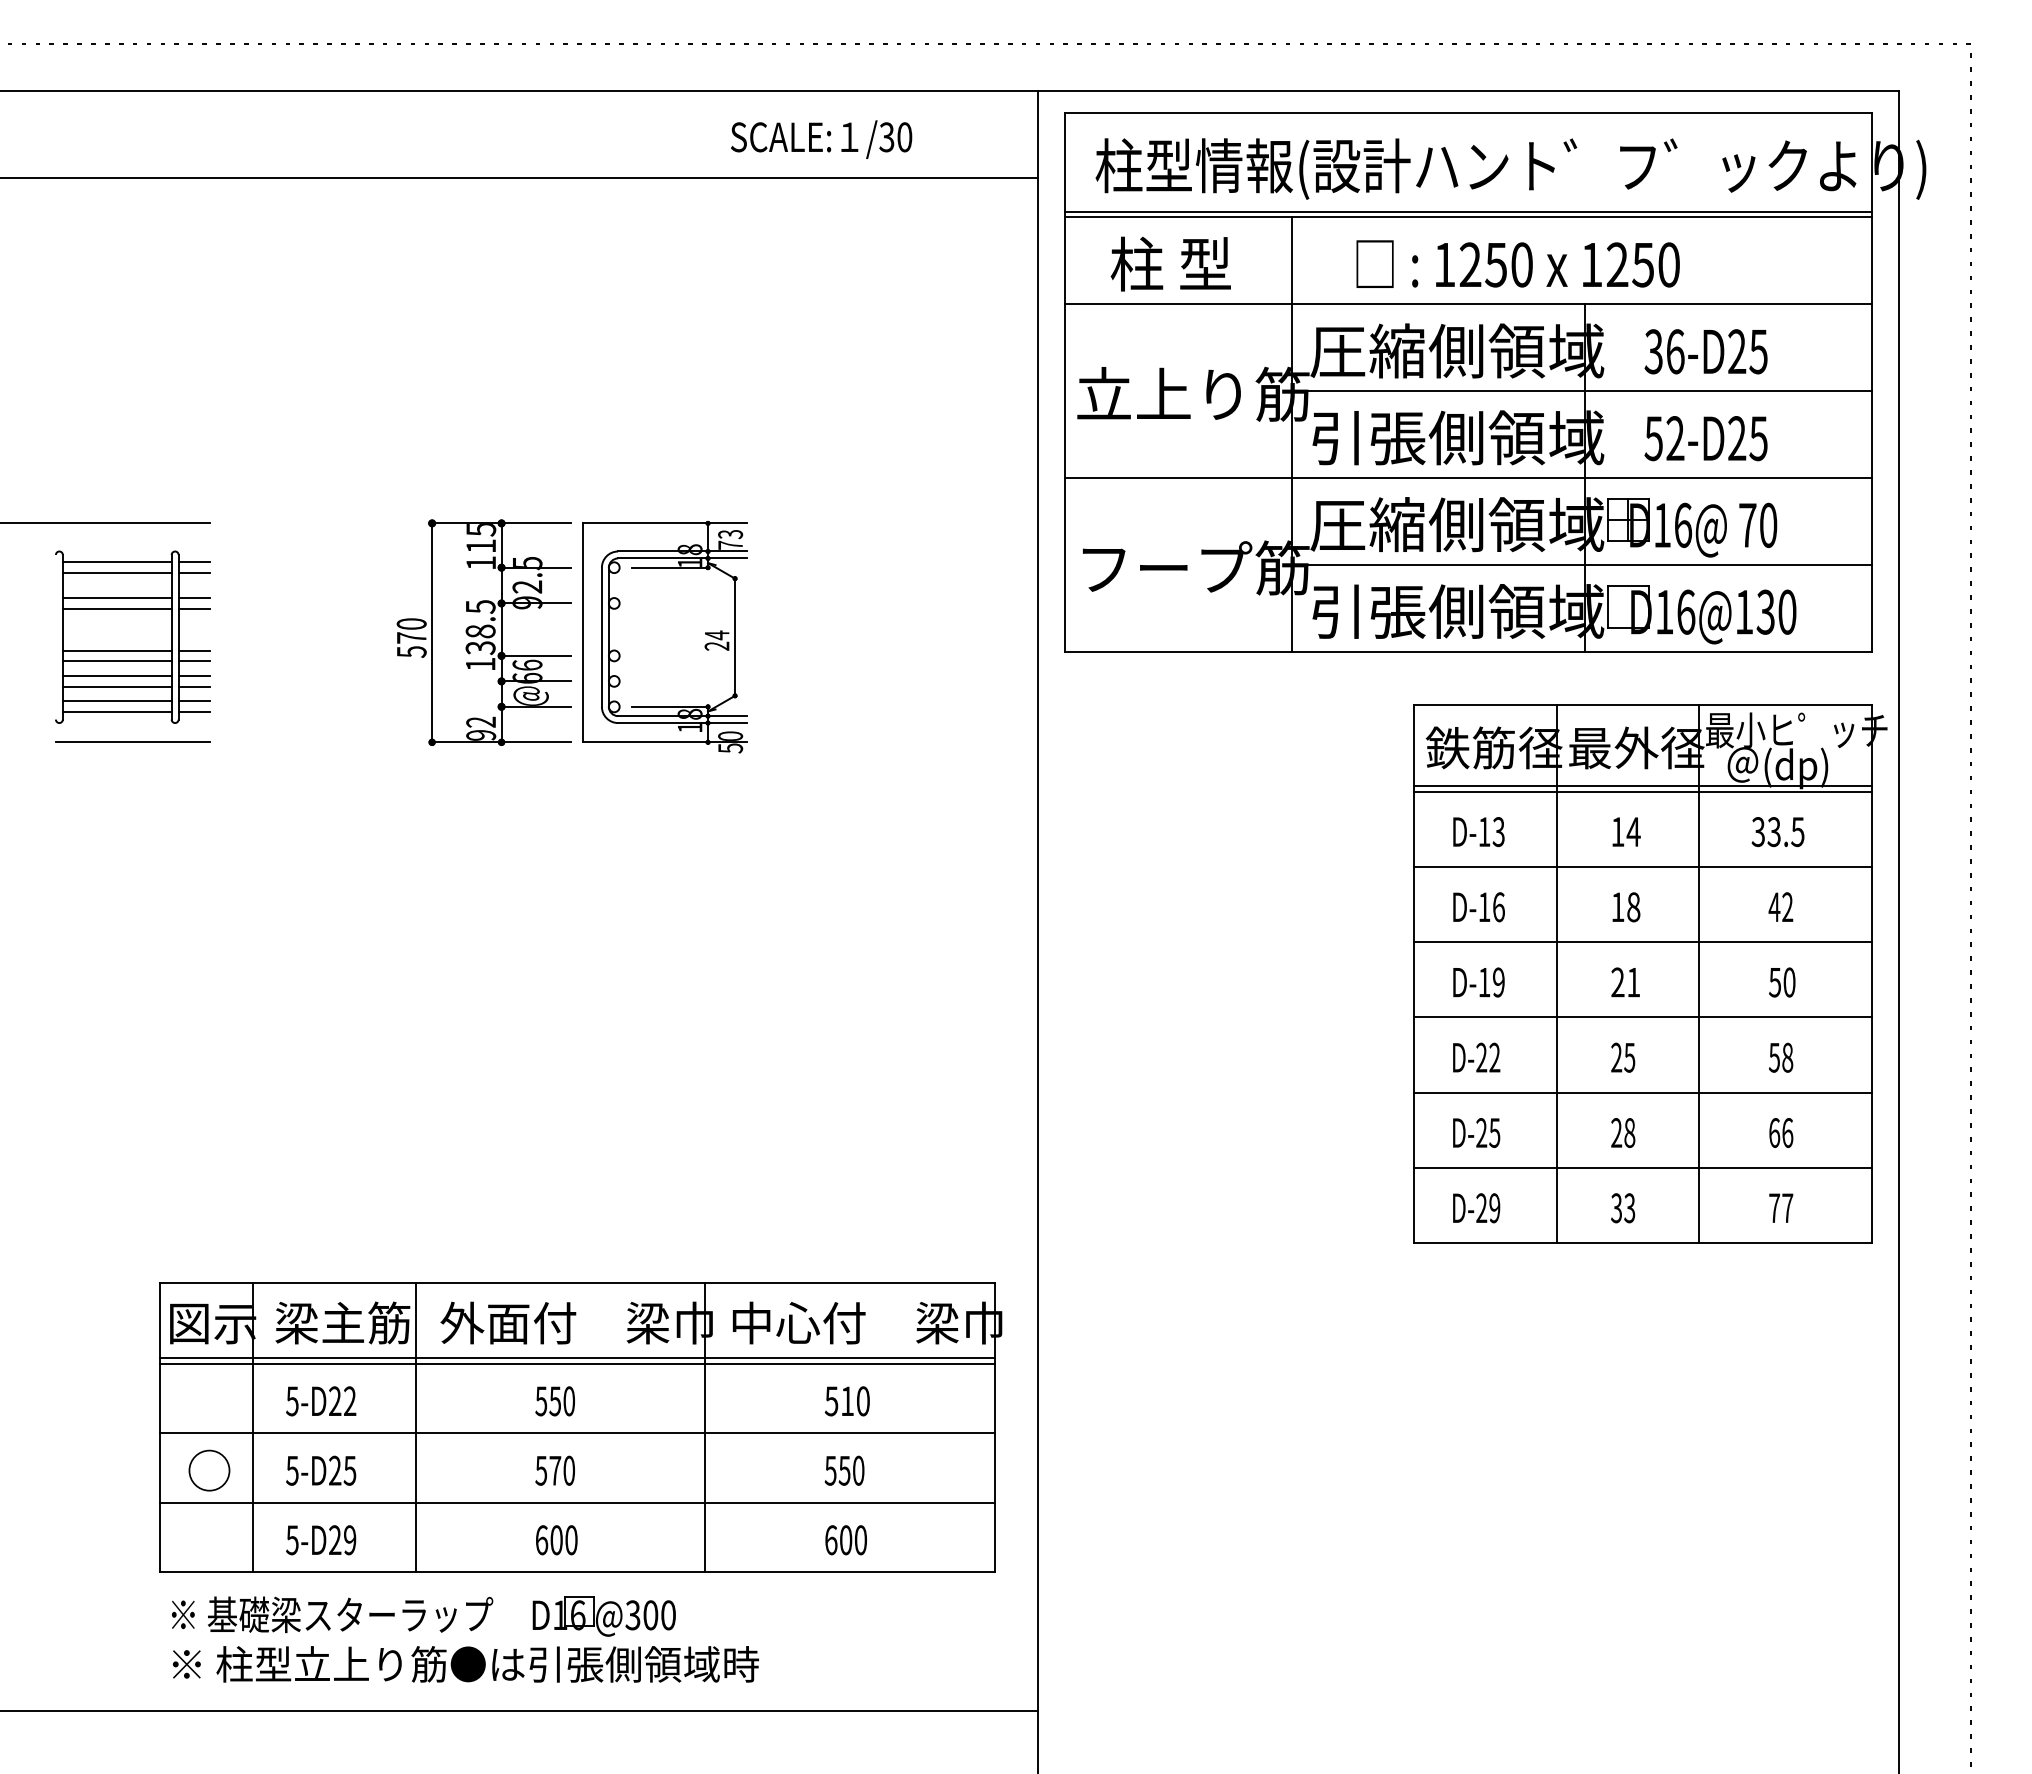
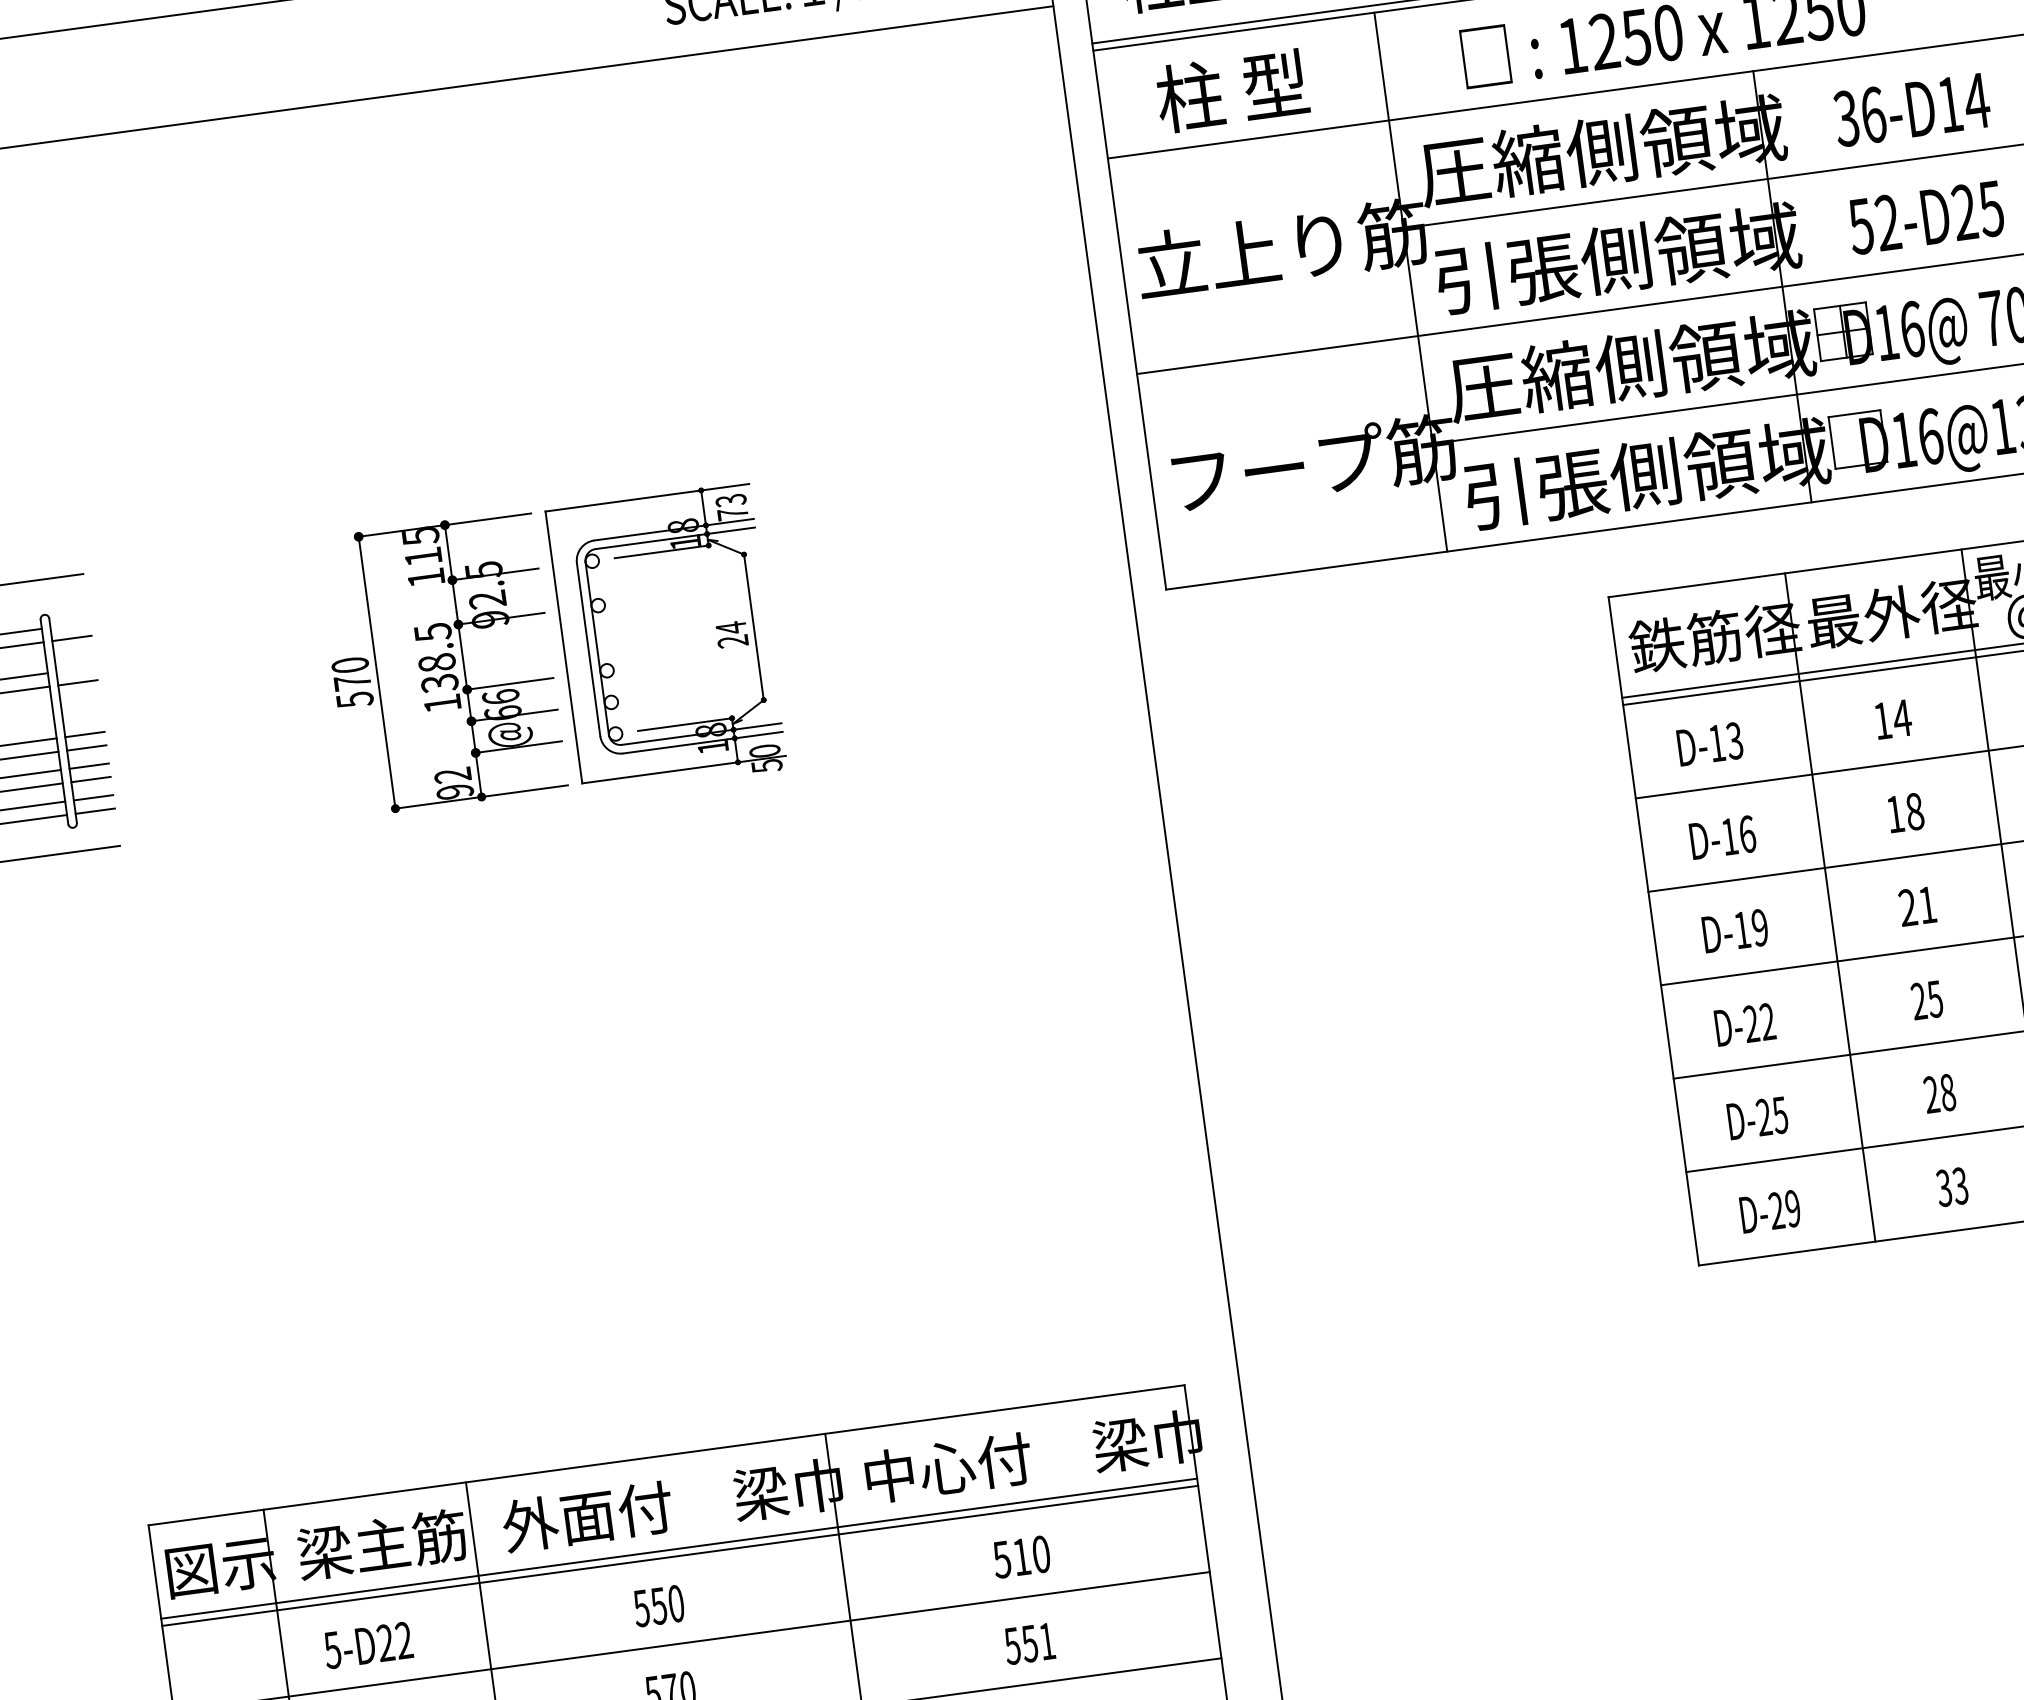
text: (1748, 351) -> (1964, 102), 36-D25 -> 36-D14
line: (194, 562) -> (70, 625), removed
line: (194, 598) -> (76, 669), removed
text: (858, 1470) -> (1047, 1641), 550 -> 551

